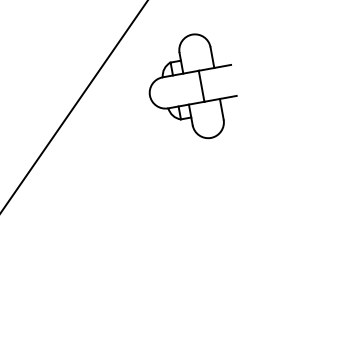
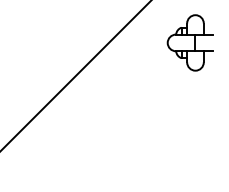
part: (190, 87) -> (189, 42), moved

